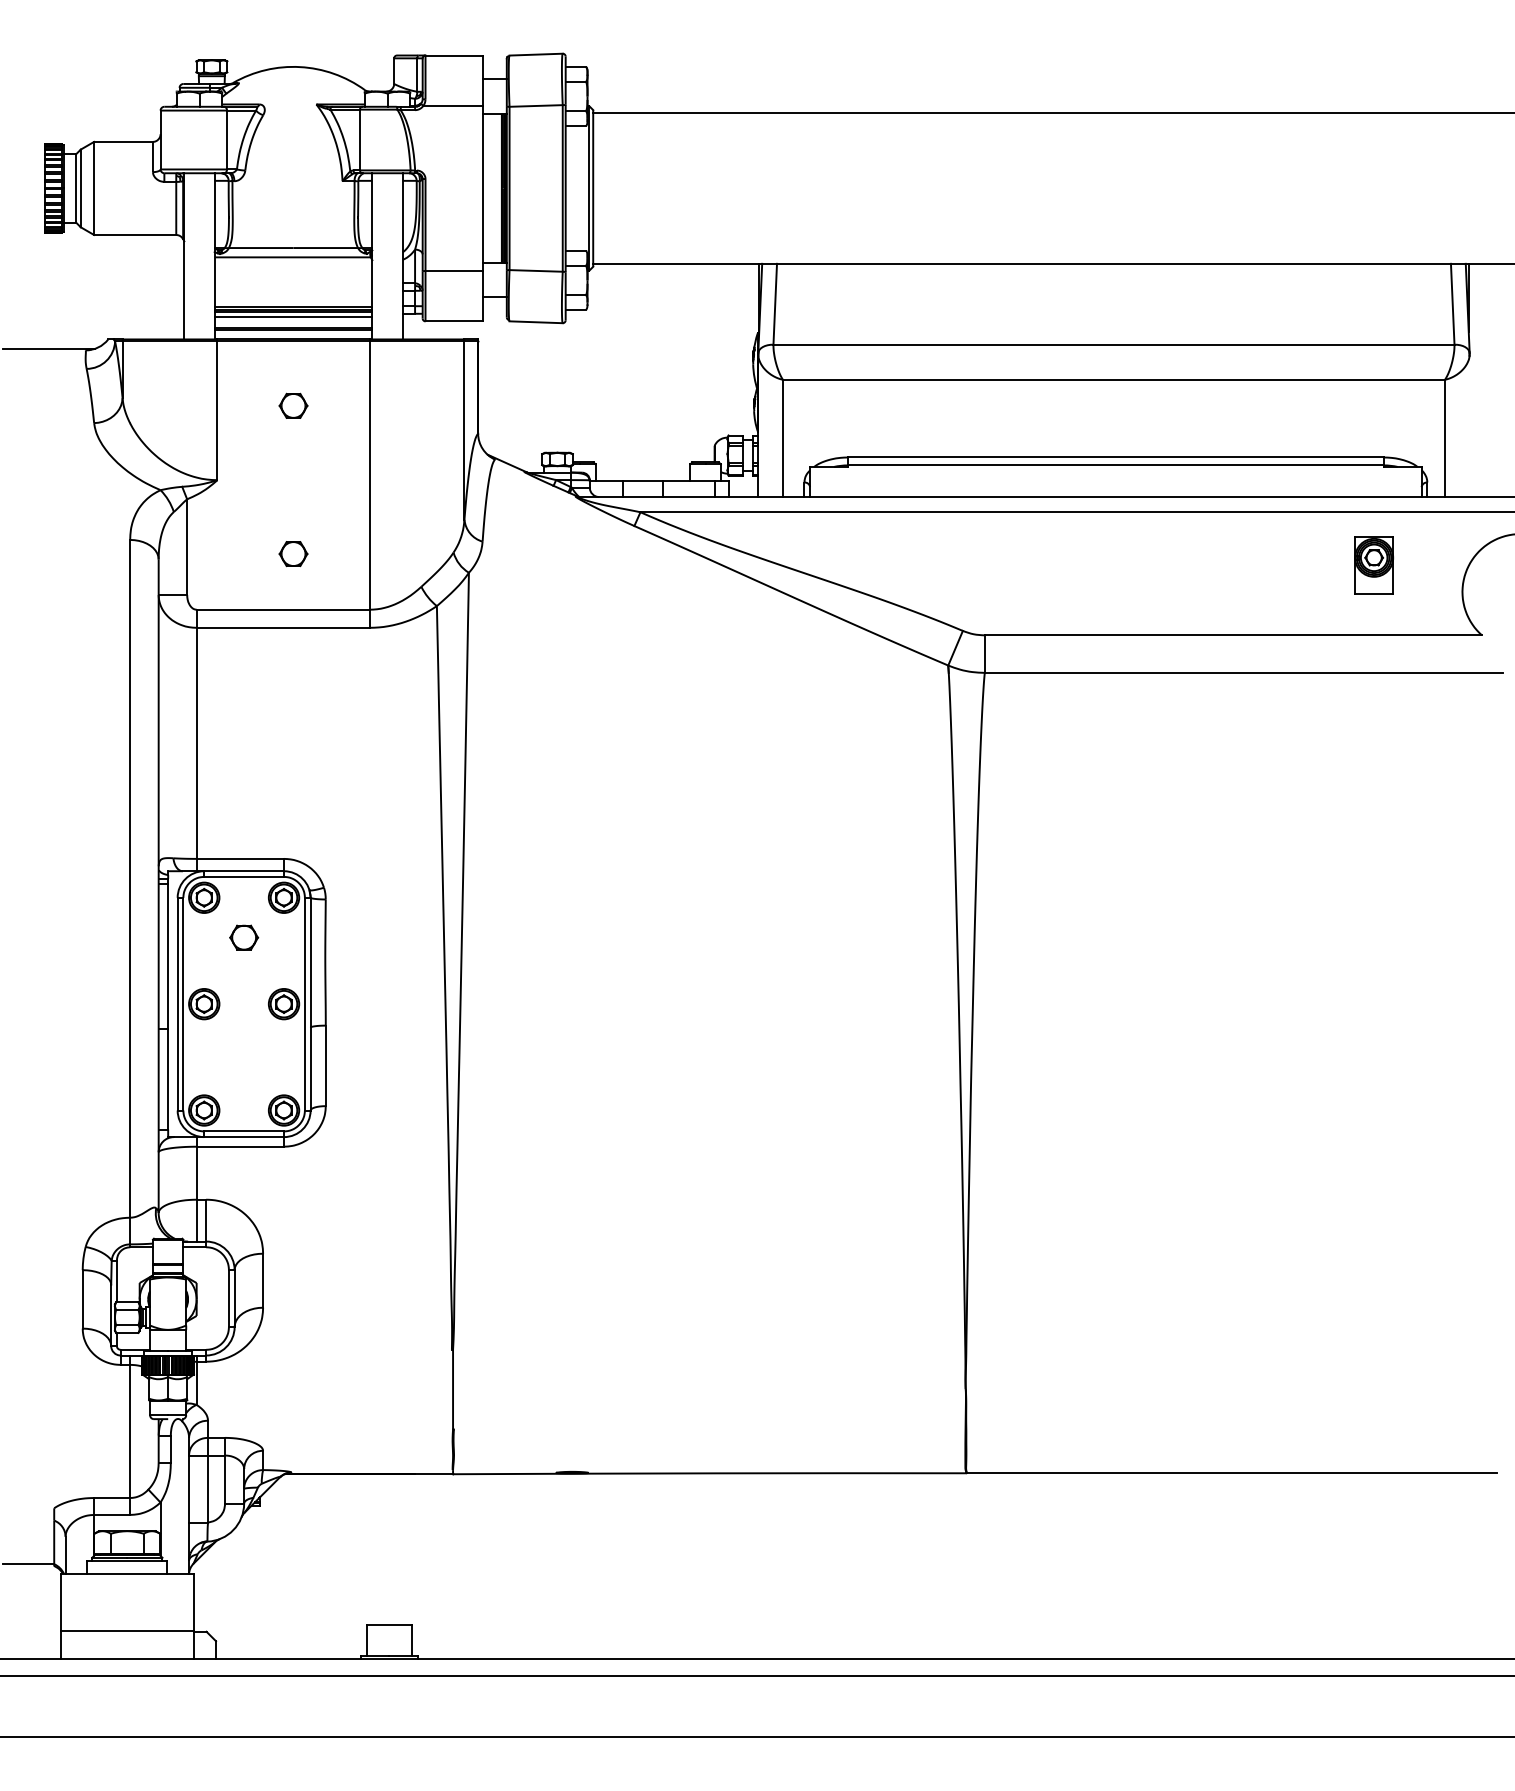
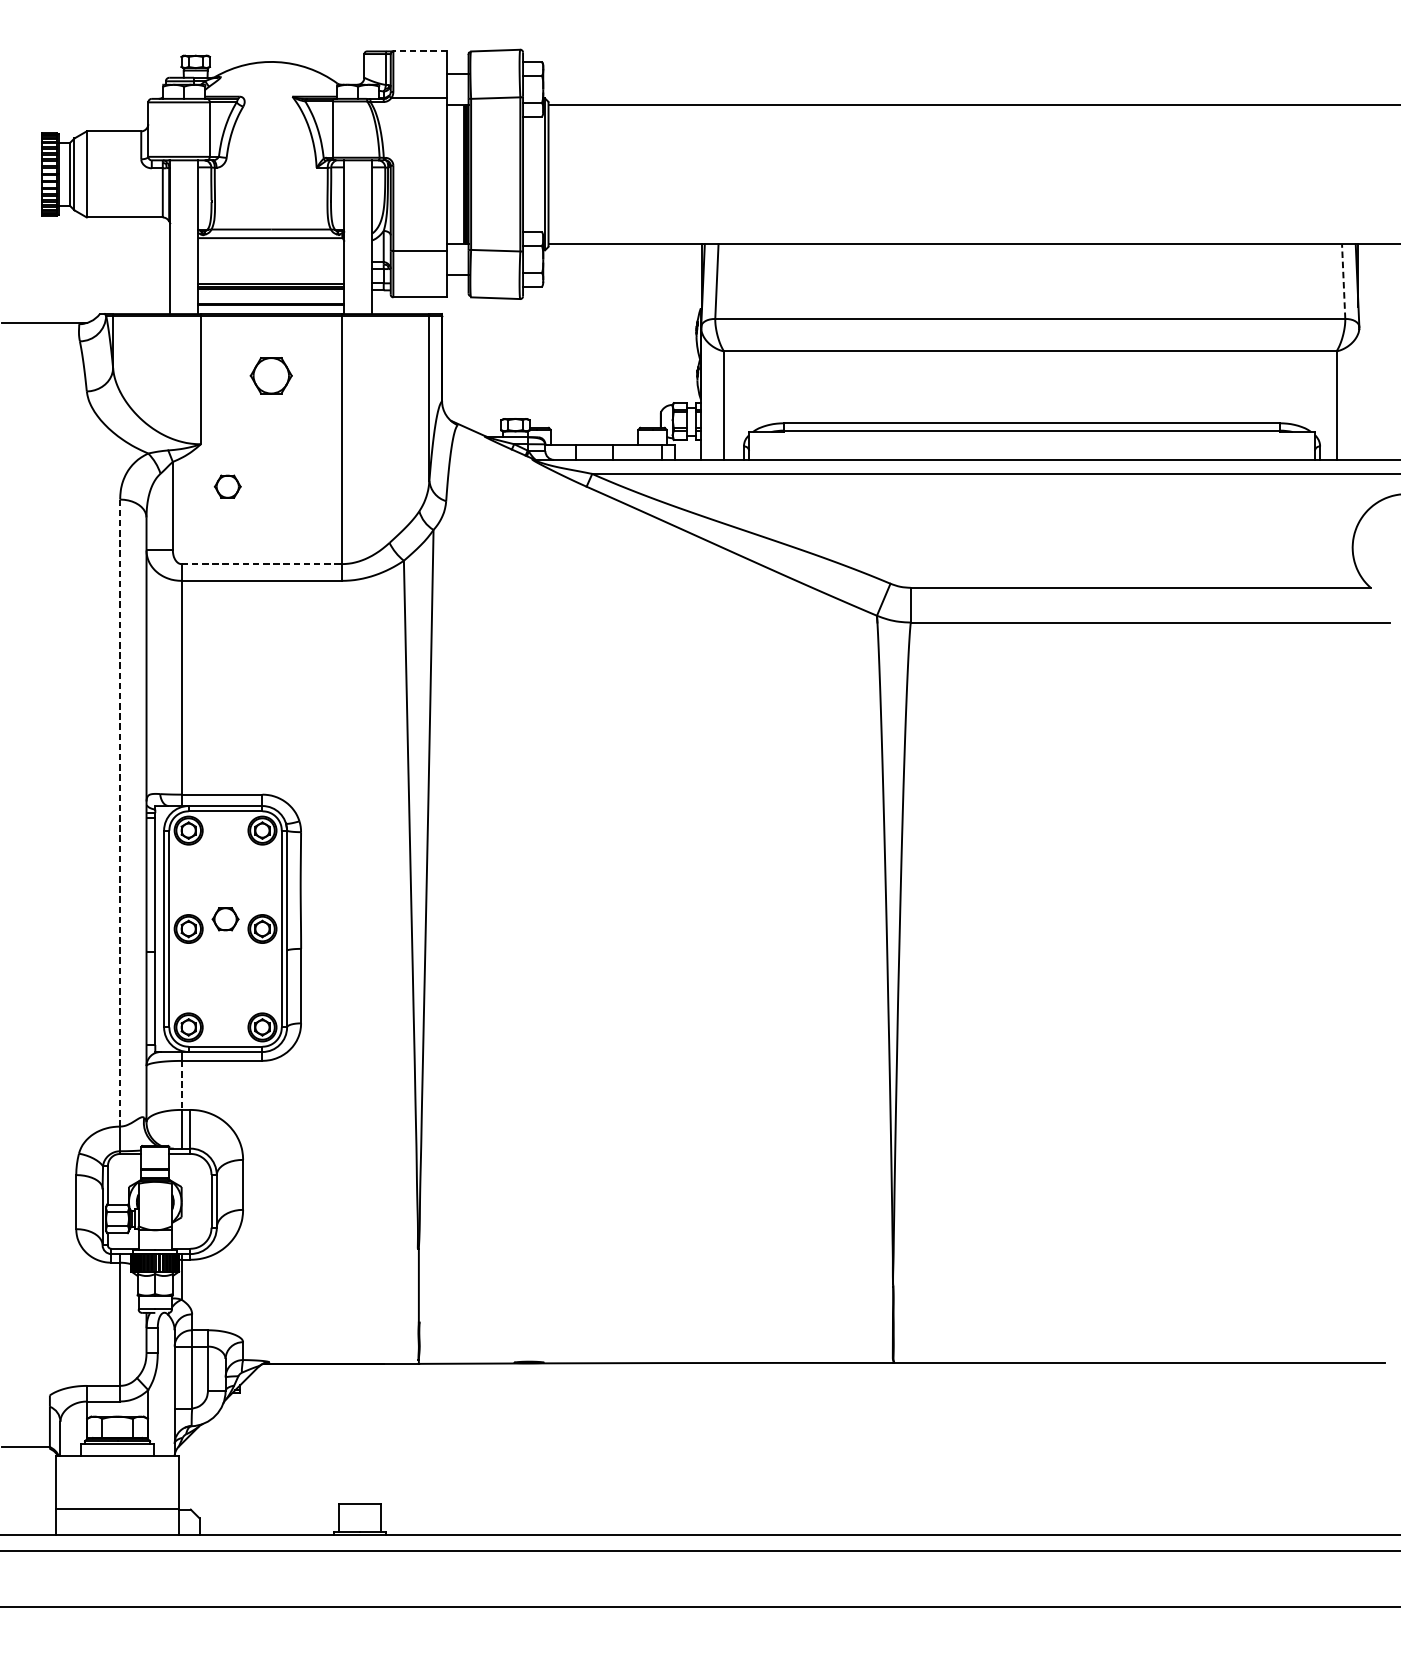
line: (454, 55) -> (420, 51), solid -> dashed
line: (1452, 303) -> (1343, 280), solid -> dashed
line: (293, 316) -> (271, 292), removed
part: (293, 405) -> (271, 375), size x1.6
part: (293, 554) -> (227, 487), moved
part: (1374, 565) -> (1271, 523), removed
line: (283, 609) -> (262, 563), solid -> dashed
line: (130, 878) -> (120, 812), solid -> dashed
part: (244, 937) -> (225, 919), moved
line: (196, 1173) -> (181, 1085), solid -> dashed

